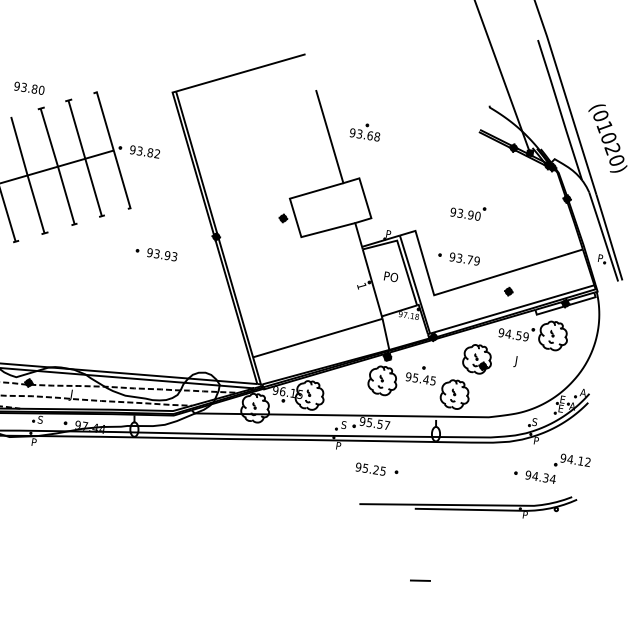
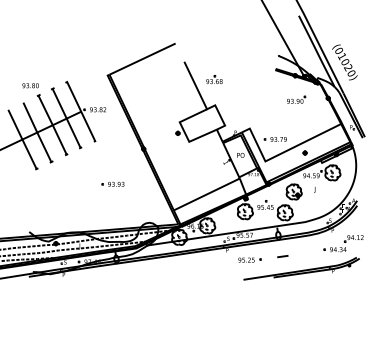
part: (468, 211) -> (296, 99), moved
part: (155, 252) -> (112, 183), moved
line: (419, 580) -> (282, 256), moved

